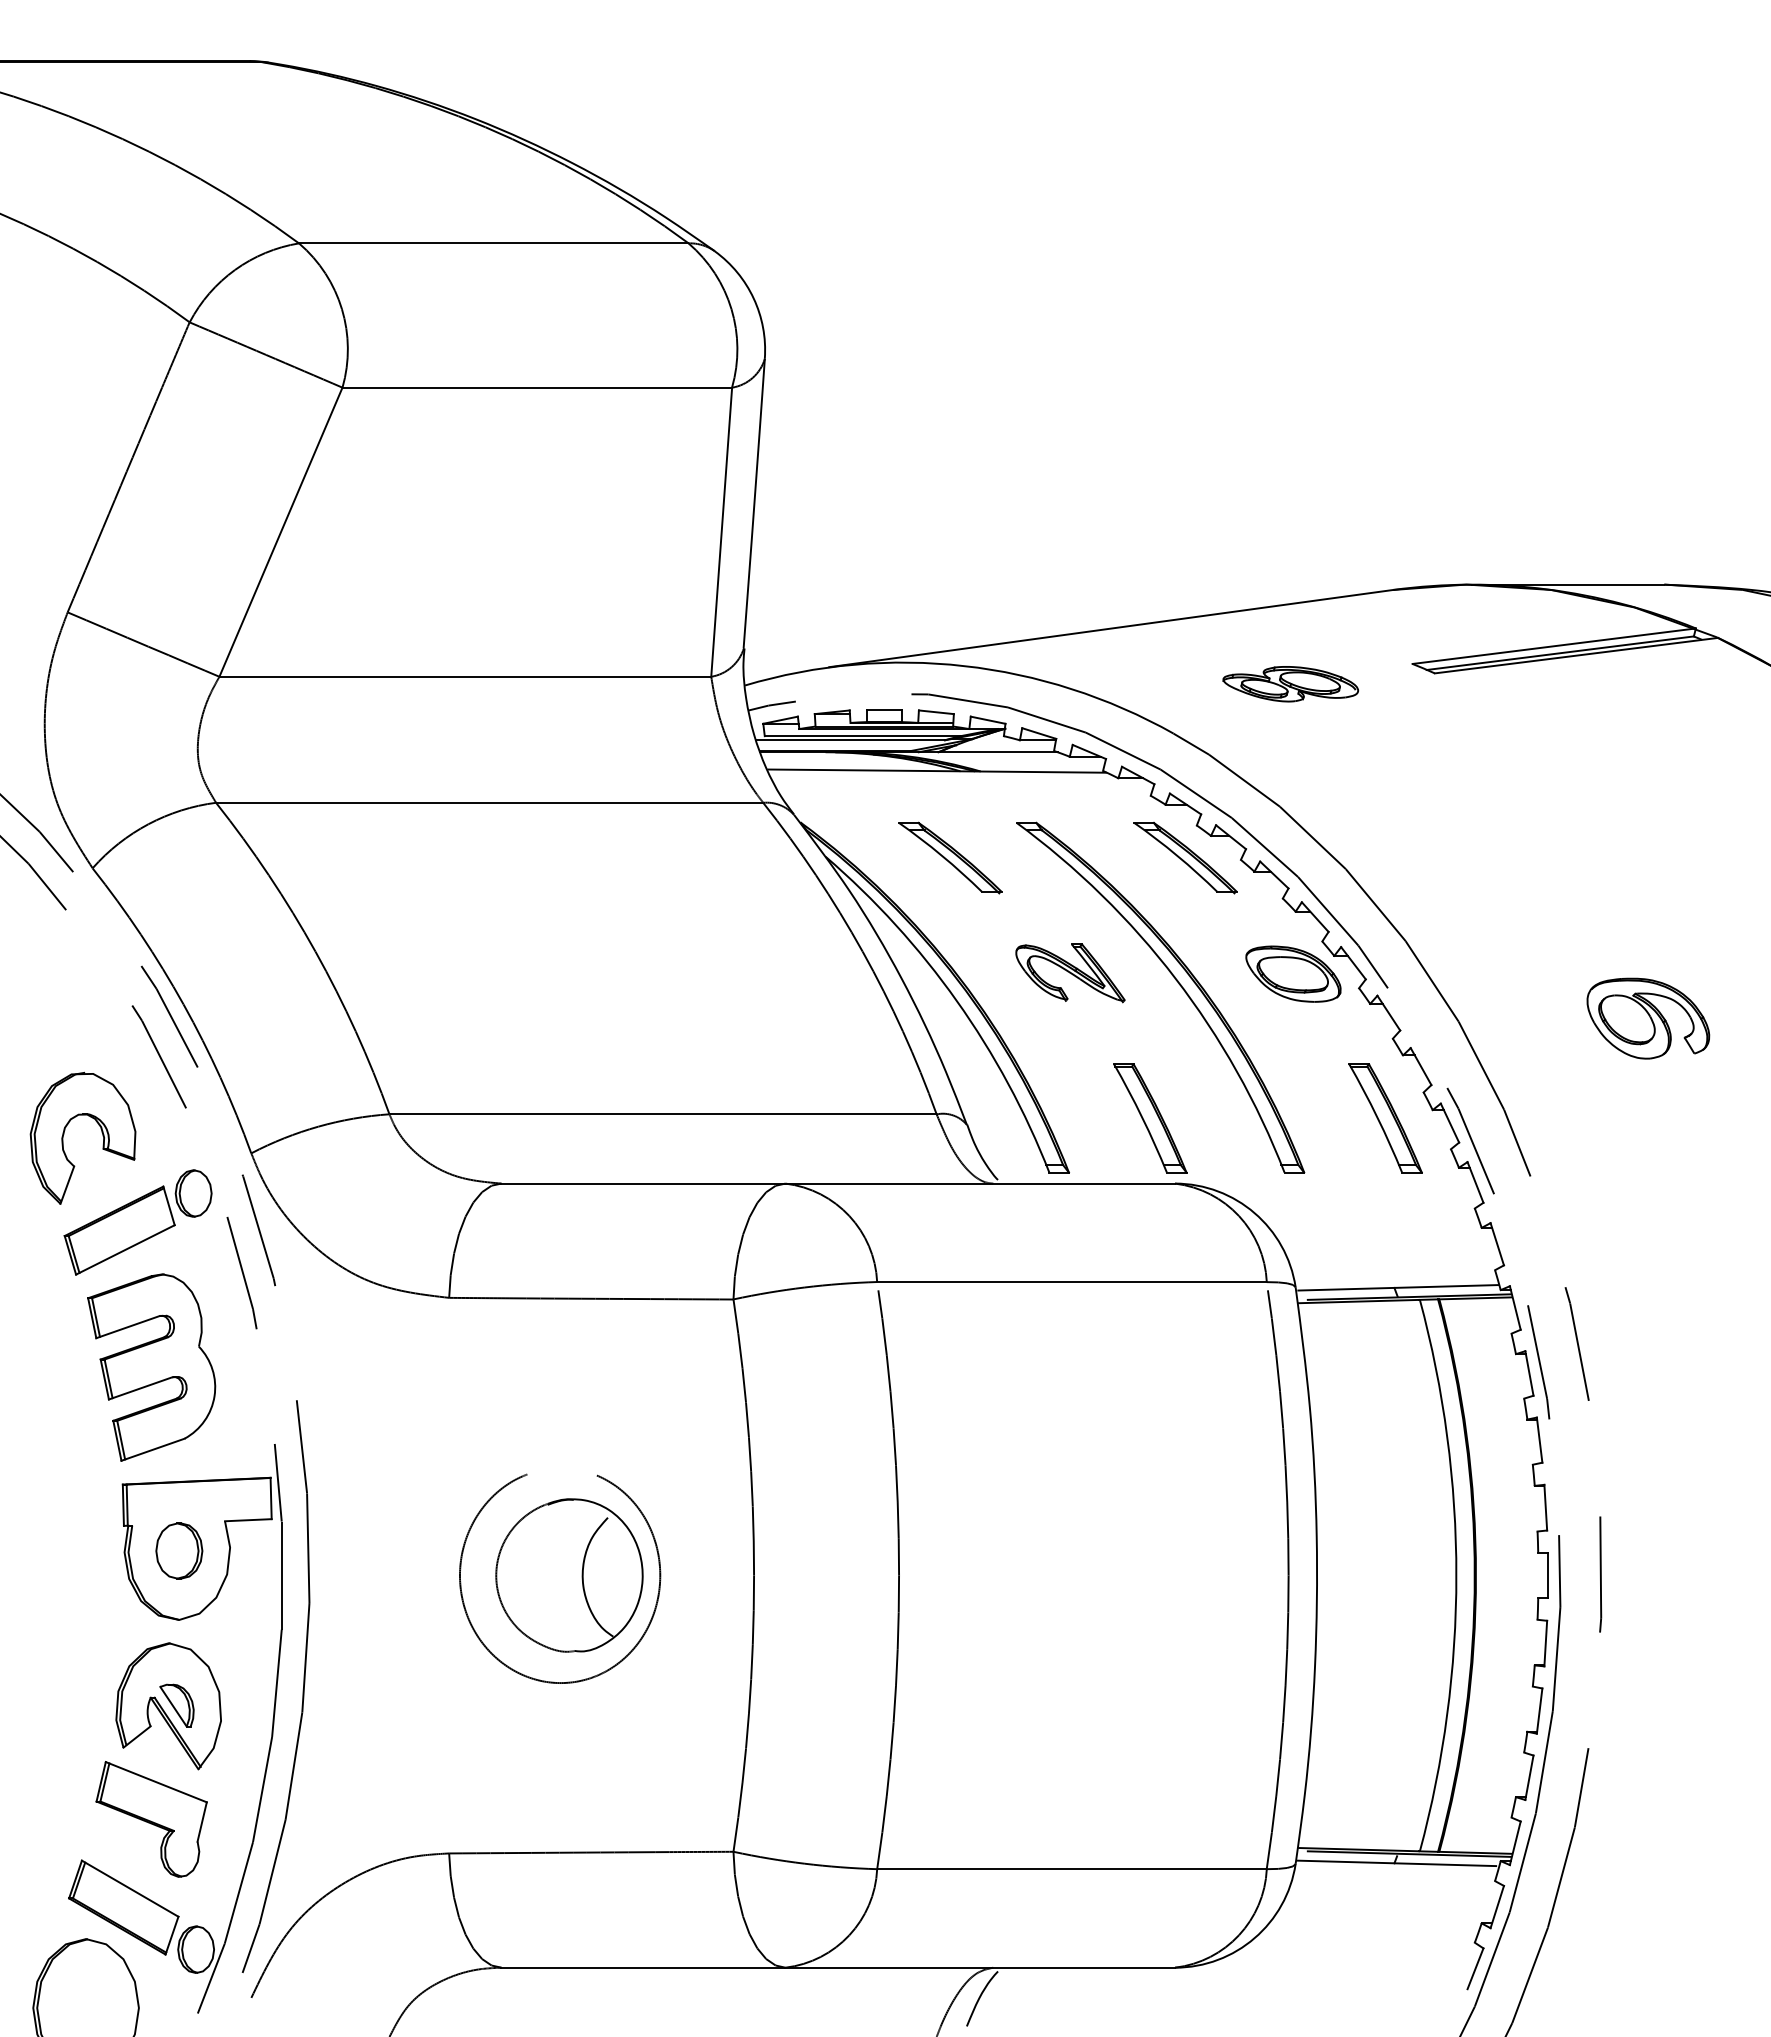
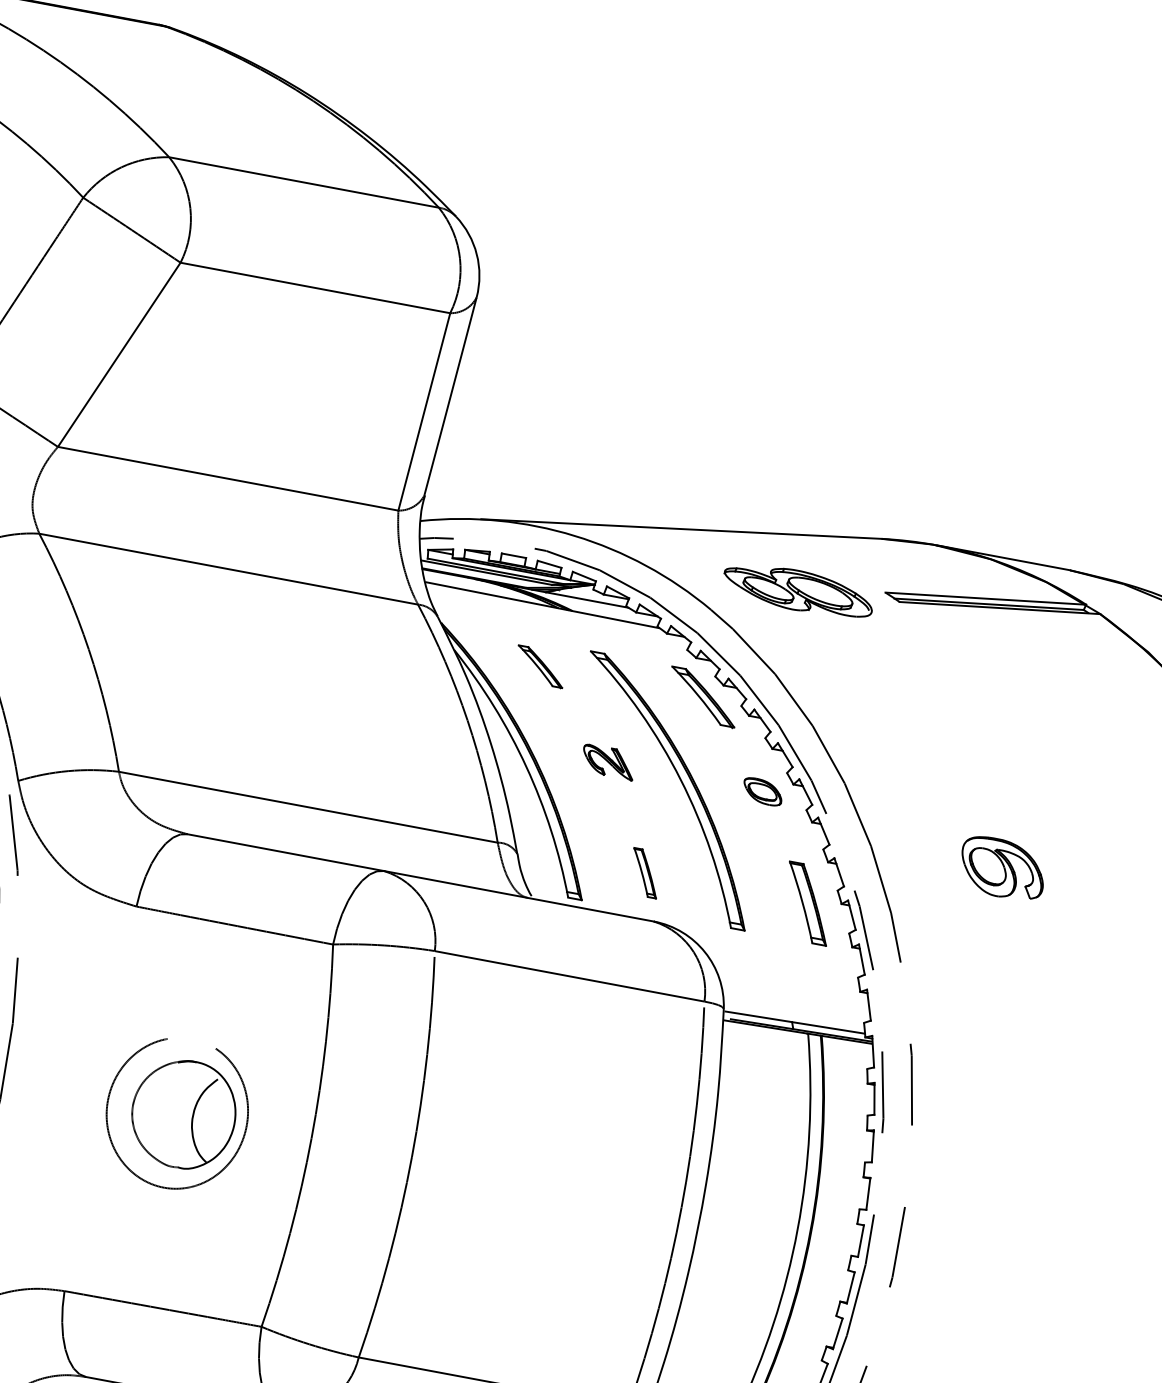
part: (1290, 684) -> (798, 590), size x1.6
part: (950, 857) -> (540, 666), size x0.7
part: (1070, 973) -> (608, 762), size x0.7
part: (1293, 973) -> (762, 791), size x0.6
part: (1150, 1118) -> (645, 873), size x0.6

